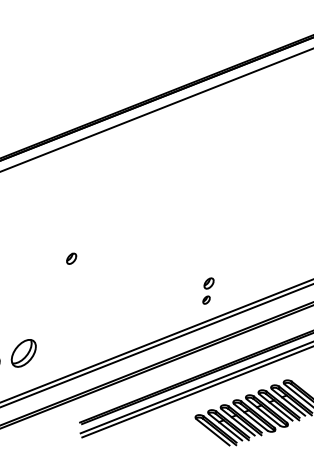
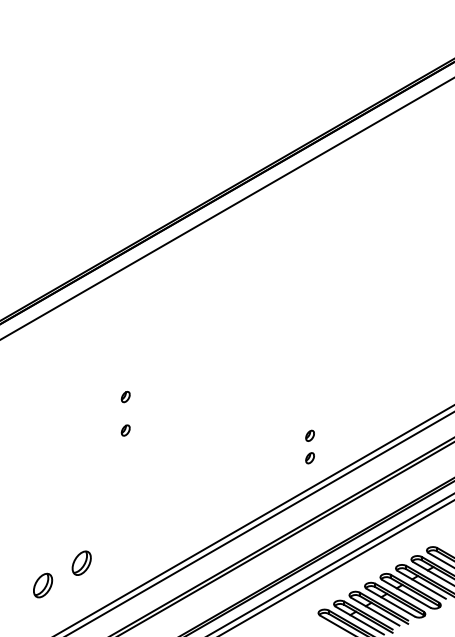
part: (75, 233) -> (125, 397), added
part: (71, 258) -> (125, 430), size x0.71
part: (208, 283) -> (309, 435), size x0.71
part: (23, 352) -> (81, 562), size x0.62

